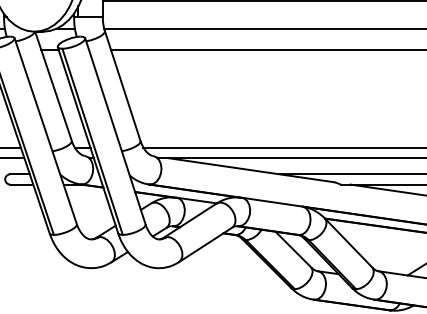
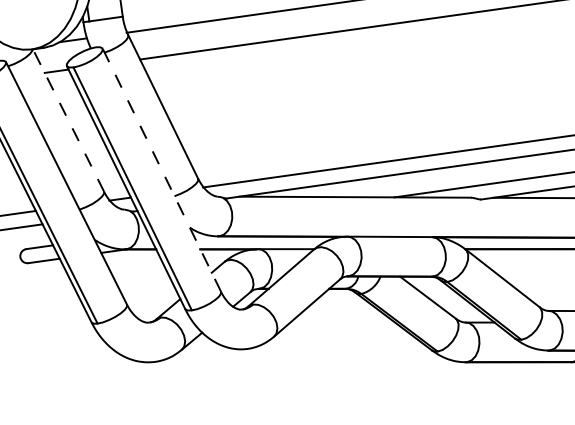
line: (53, 86) -> (68, 120), solid -> dashed
line: (115, 131) -> (161, 170), solid -> dashed

